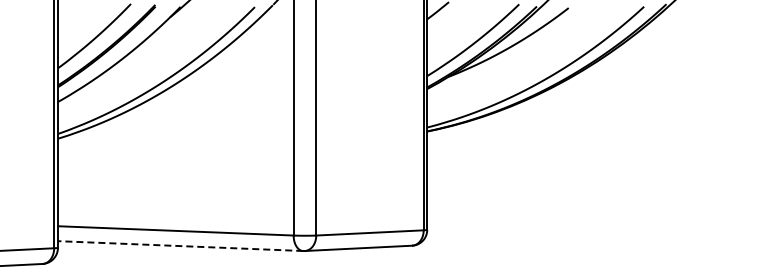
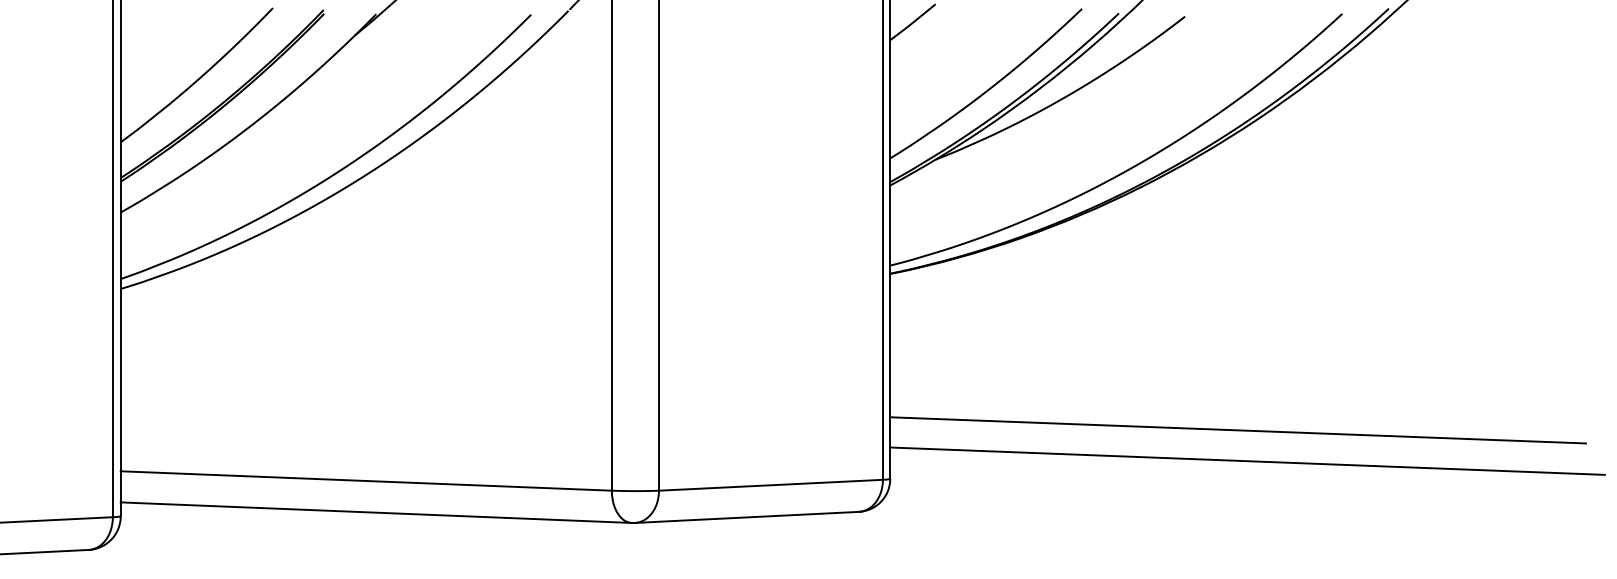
line: (594, 206) -> (1238, 430), added
line: (598, 220) -> (1247, 459), added
line: (180, 246) -> (376, 513), dashed -> solid

